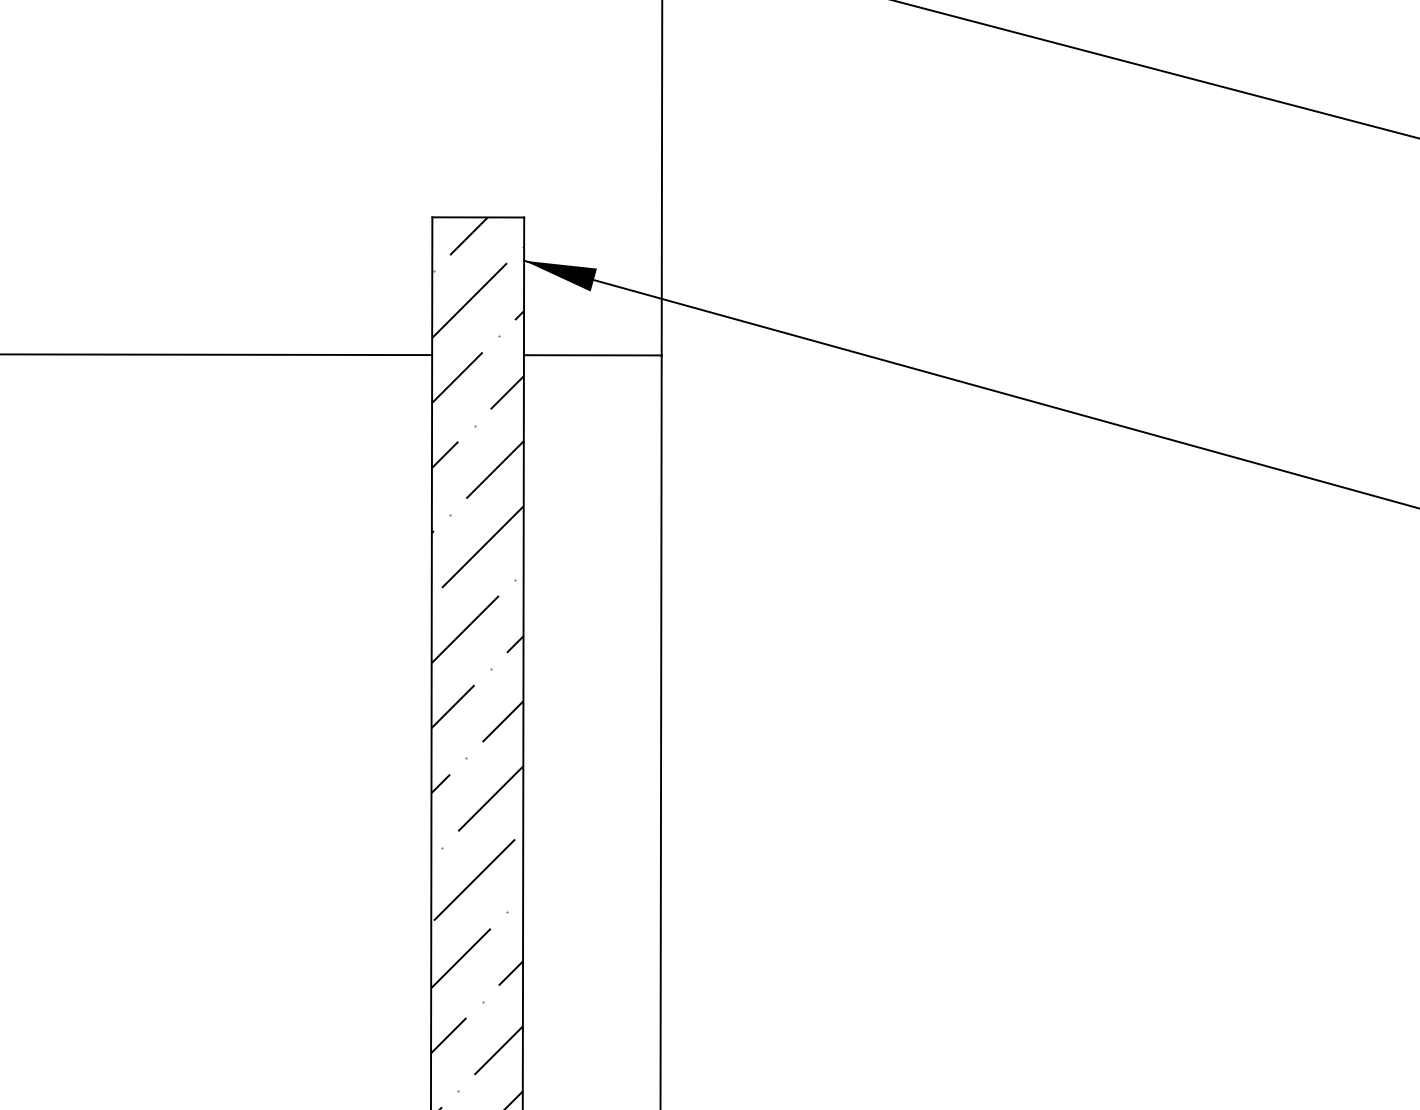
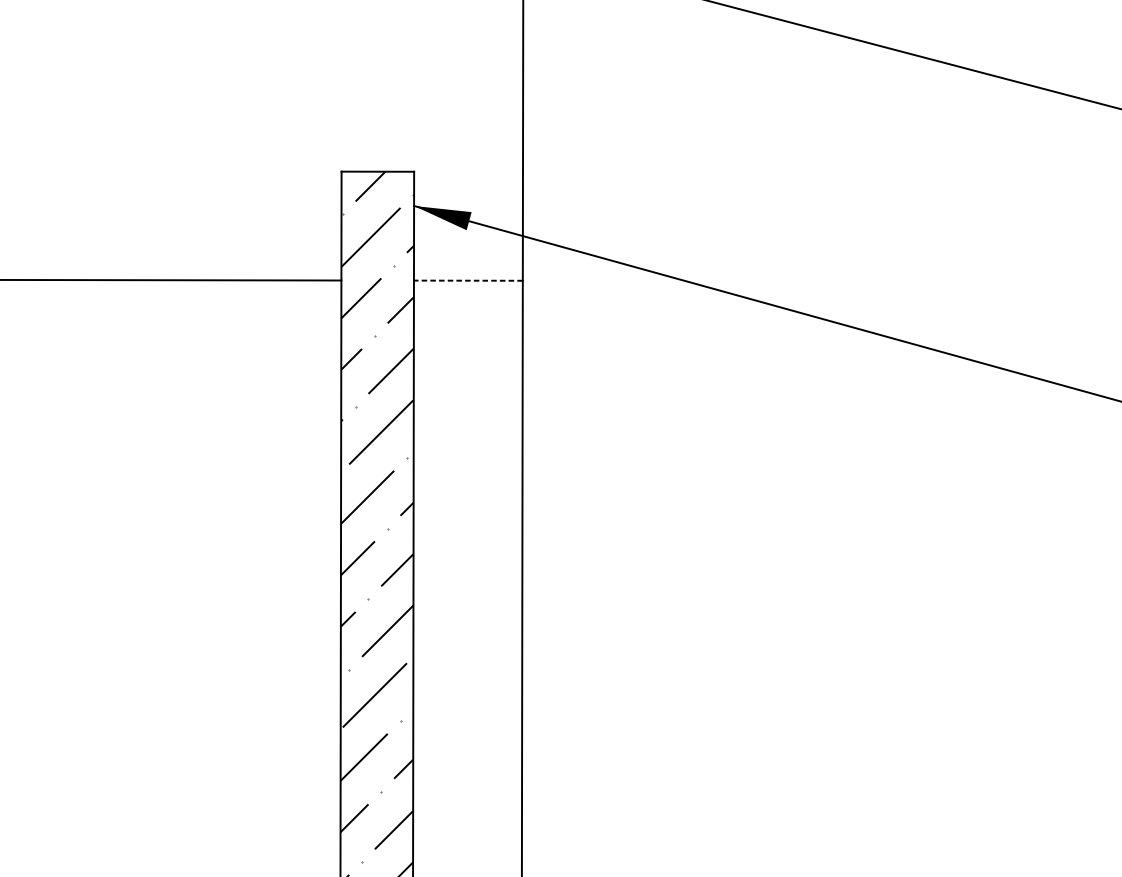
line: (592, 355) -> (468, 280), solid -> dashed

